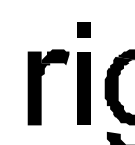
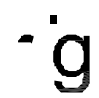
part: (83, 29) -> (53, 19), moved
fill: (40, 88) -> (17, 56), removed
fill: (83, 88) -> (41, 56), removed

